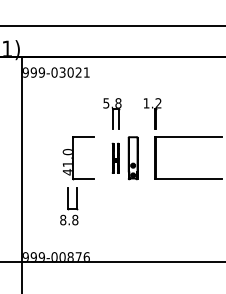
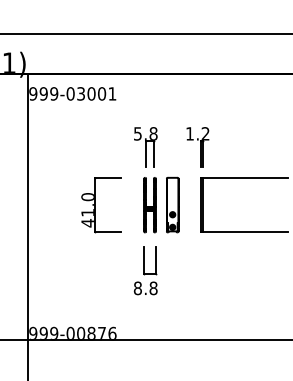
text: (79, 72) -> (102, 93), 999-03021 -> 999-03001
part: (115, 158) -> (149, 205), size x1.43
part: (69, 206) -> (145, 270), moved

